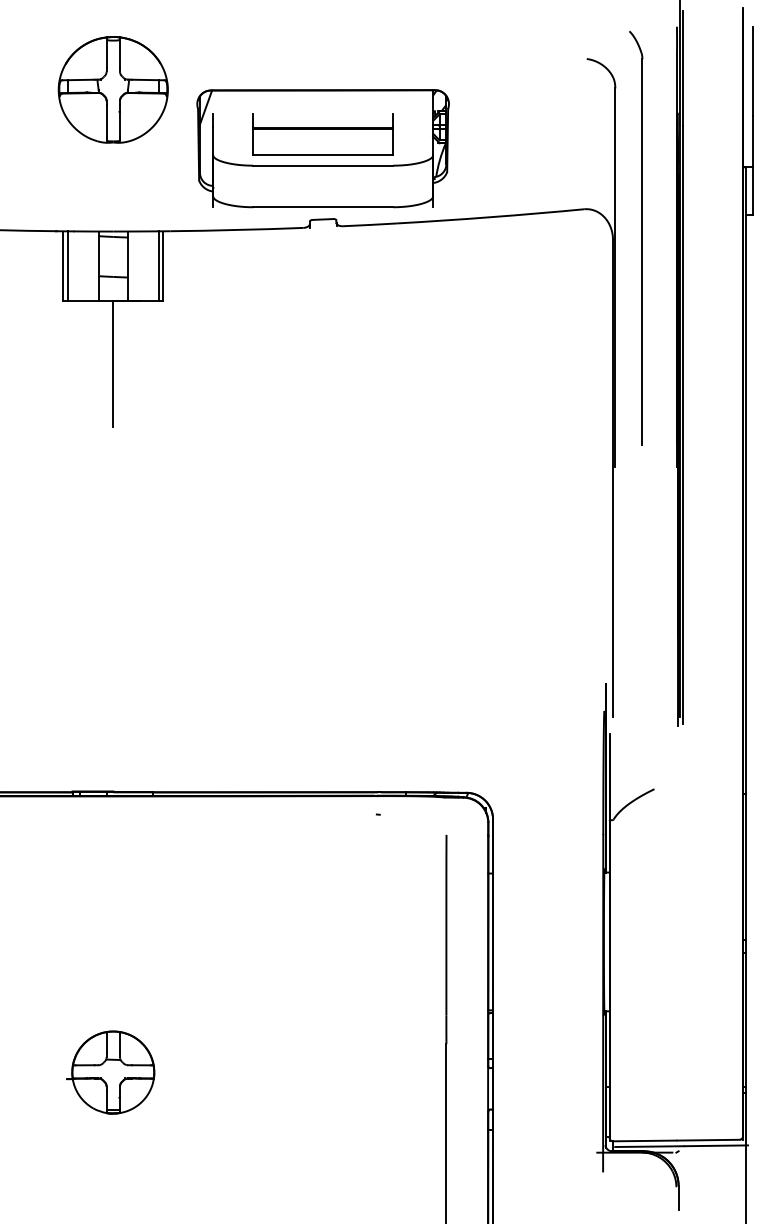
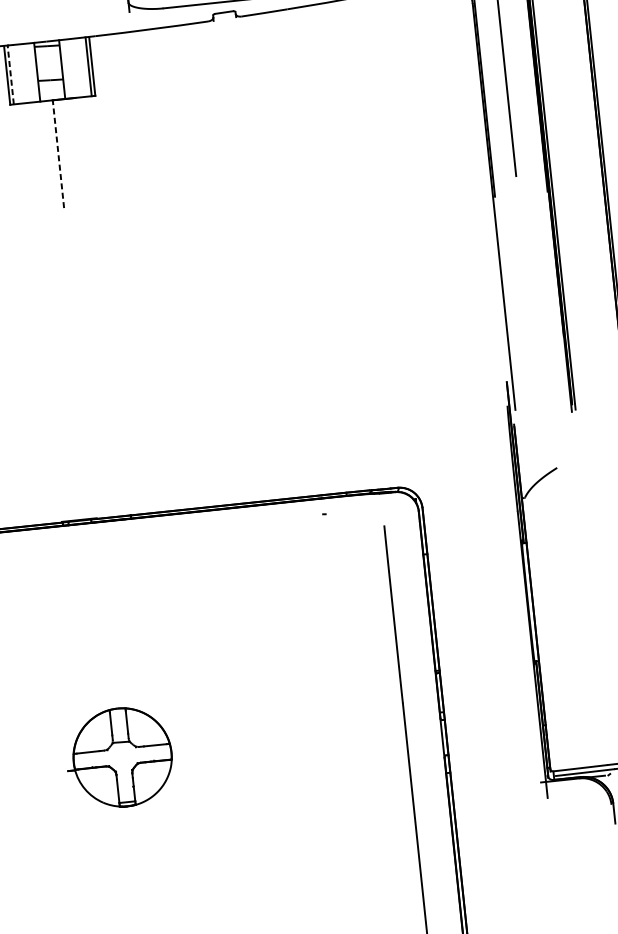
line: (67, 265) -> (10, 74), solid -> dashed
line: (113, 363) -> (58, 153), solid -> dashed
part: (110, 1072) -> (119, 757), size x1.4

